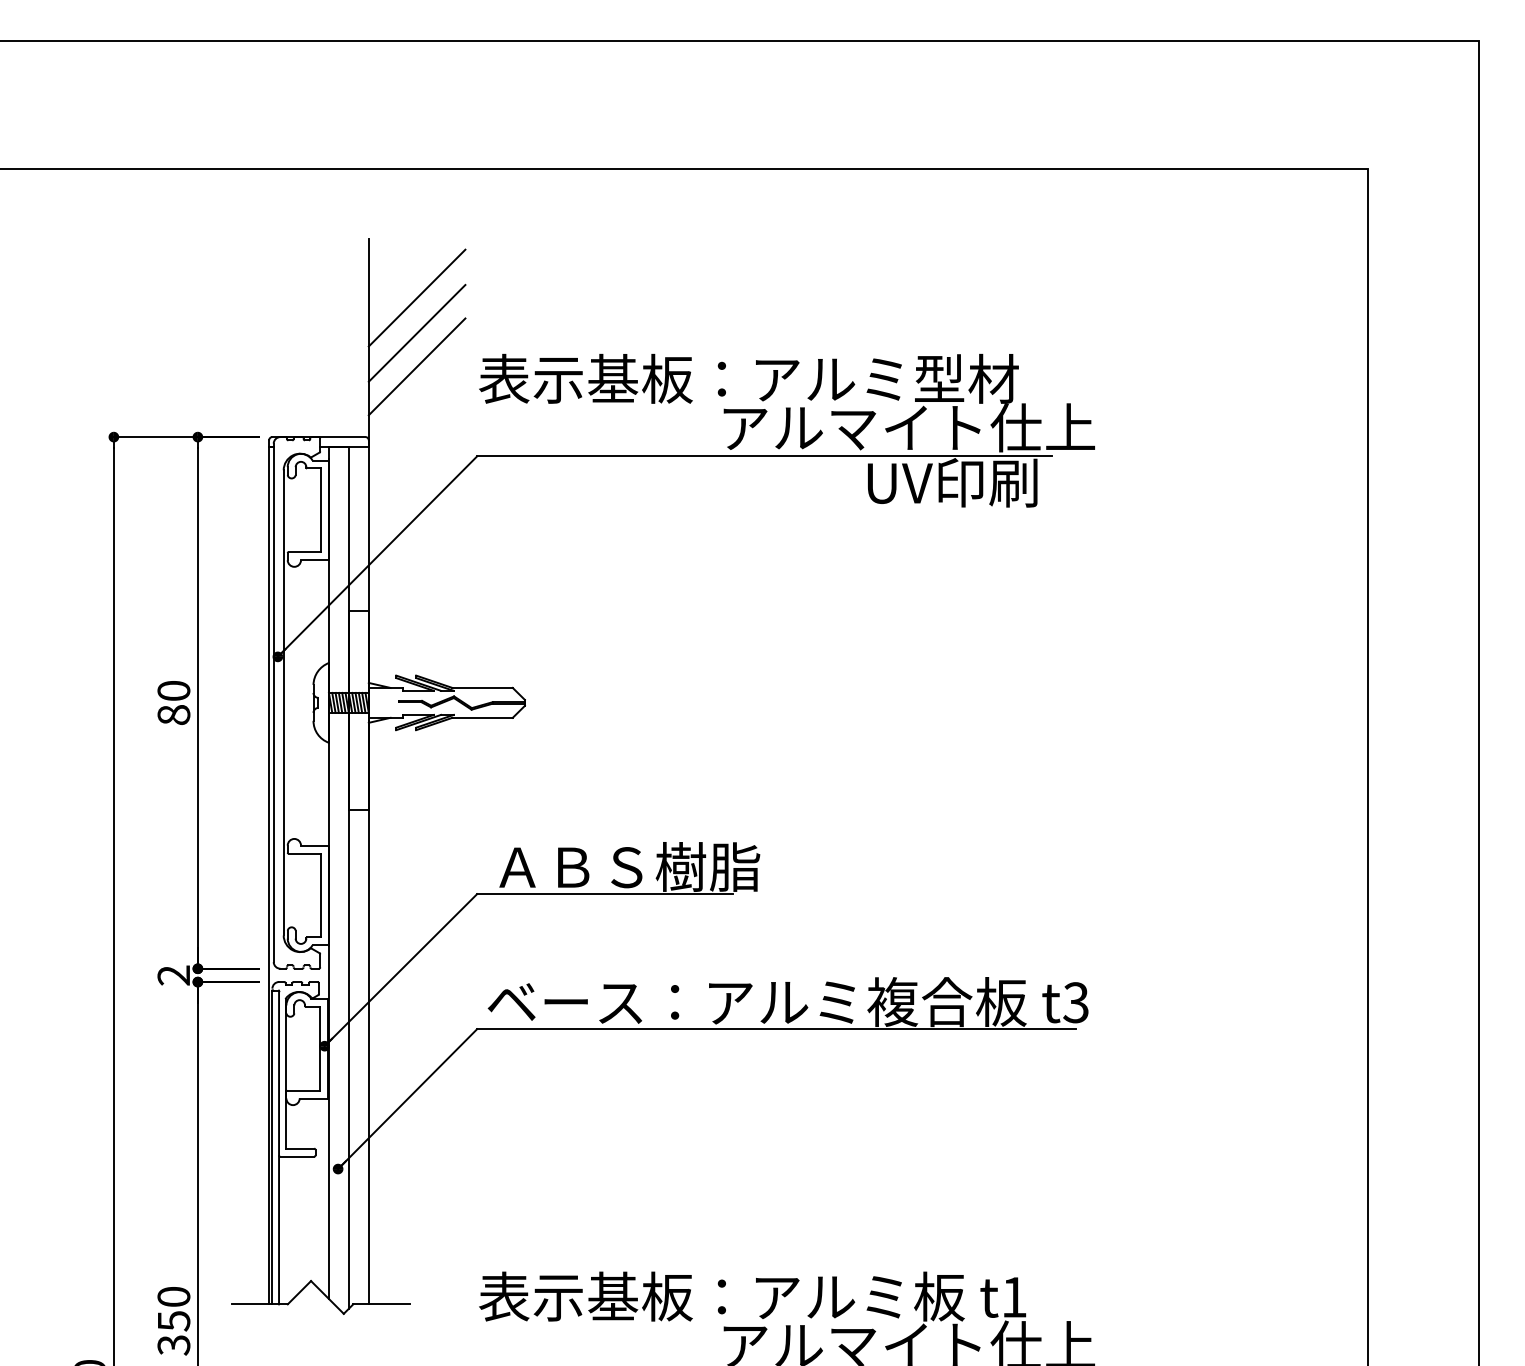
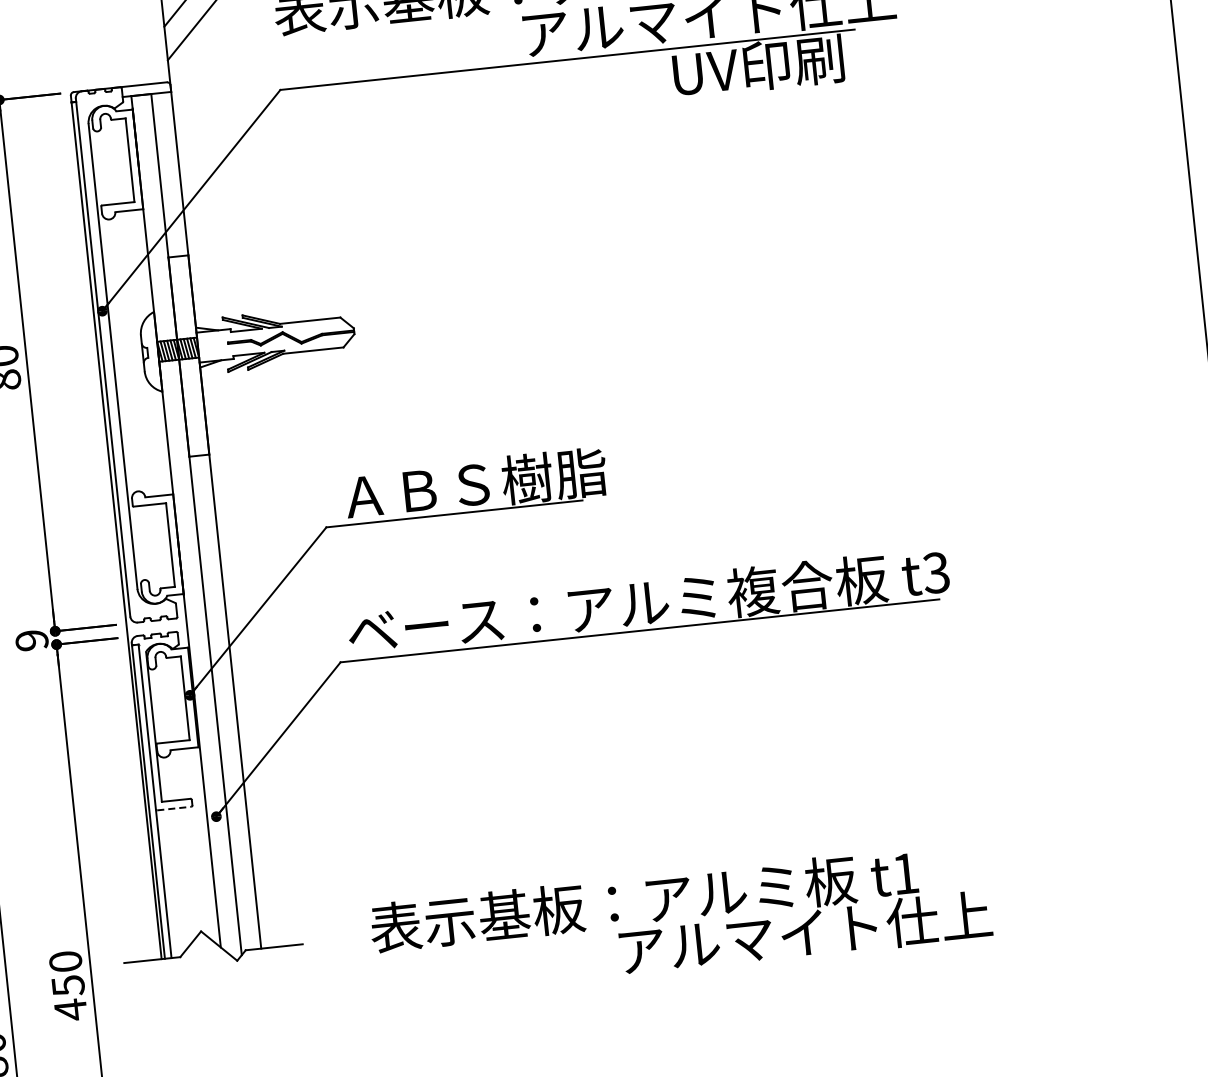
text: (173, 975) -> (31, 640), 2 -> 9
line: (297, 1156) -> (174, 808), solid -> dashed
text: (173, 1345) -> (70, 1010), 350 -> 450

